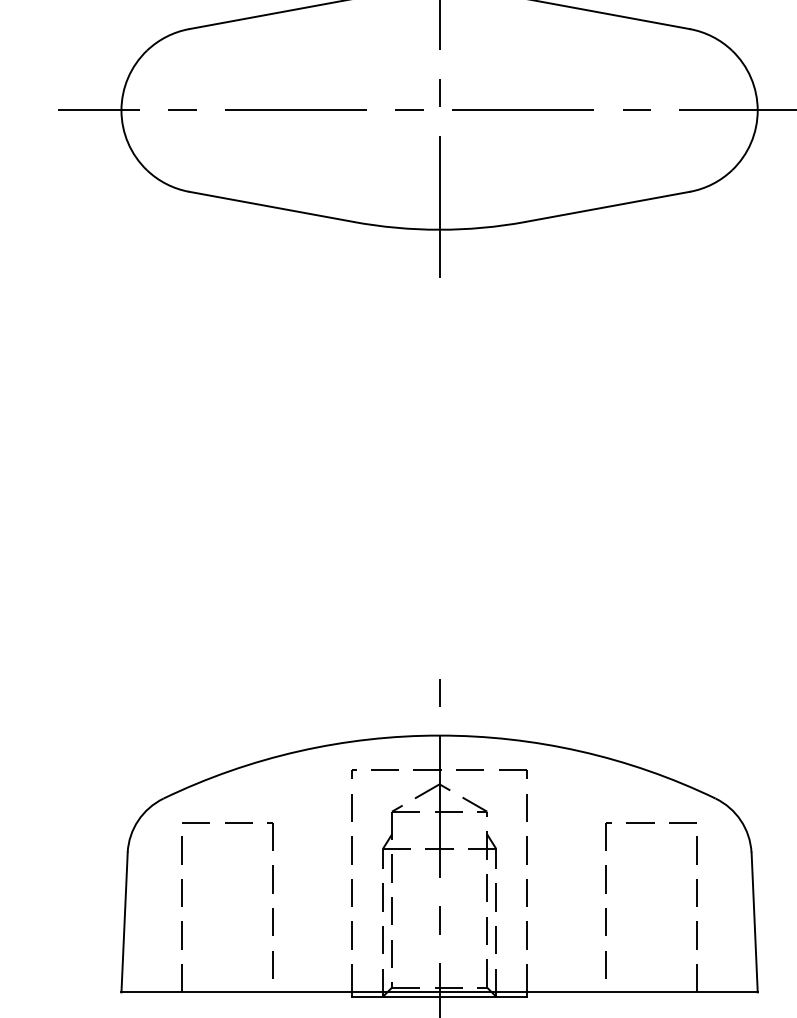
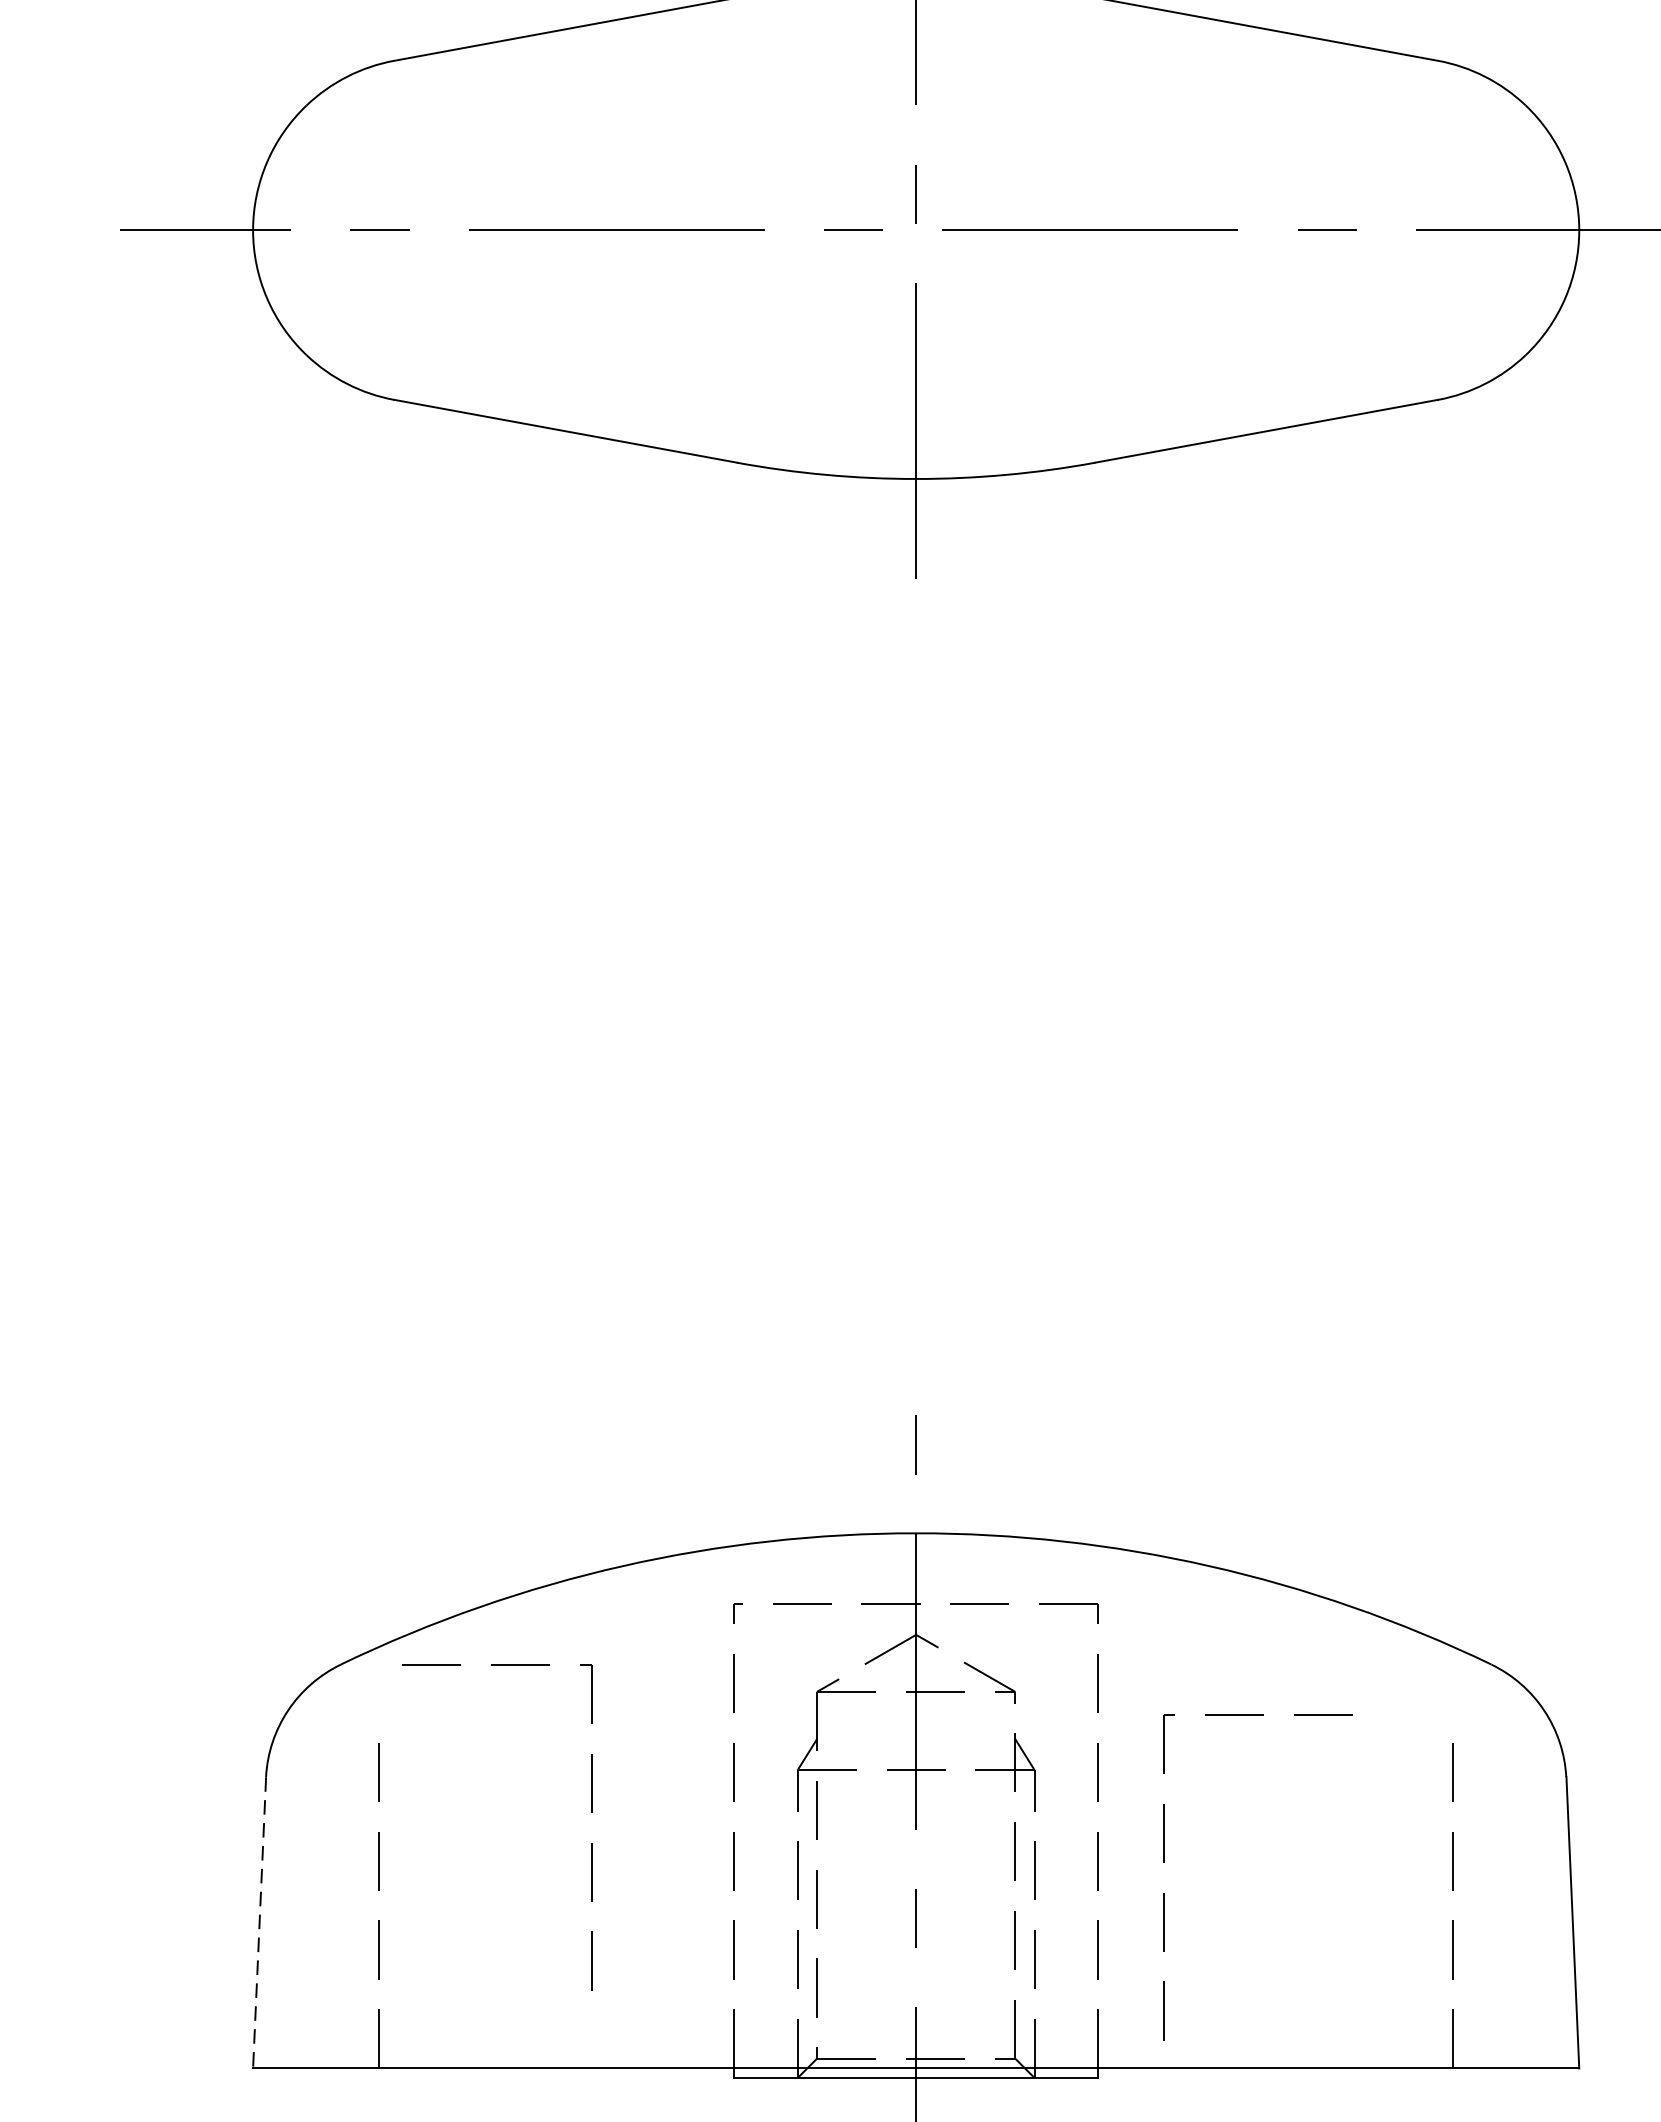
part: (272, 893) -> (590, 1812), moved
part: (606, 893) -> (1163, 1862), moved
line: (124, 922) -> (259, 1922), solid -> dashed

